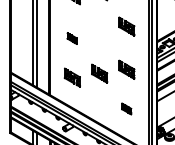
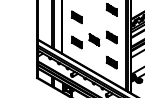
part: (71, 38) -> (76, 17), size x1.67
part: (126, 108) -> (111, 62), size x1.67

